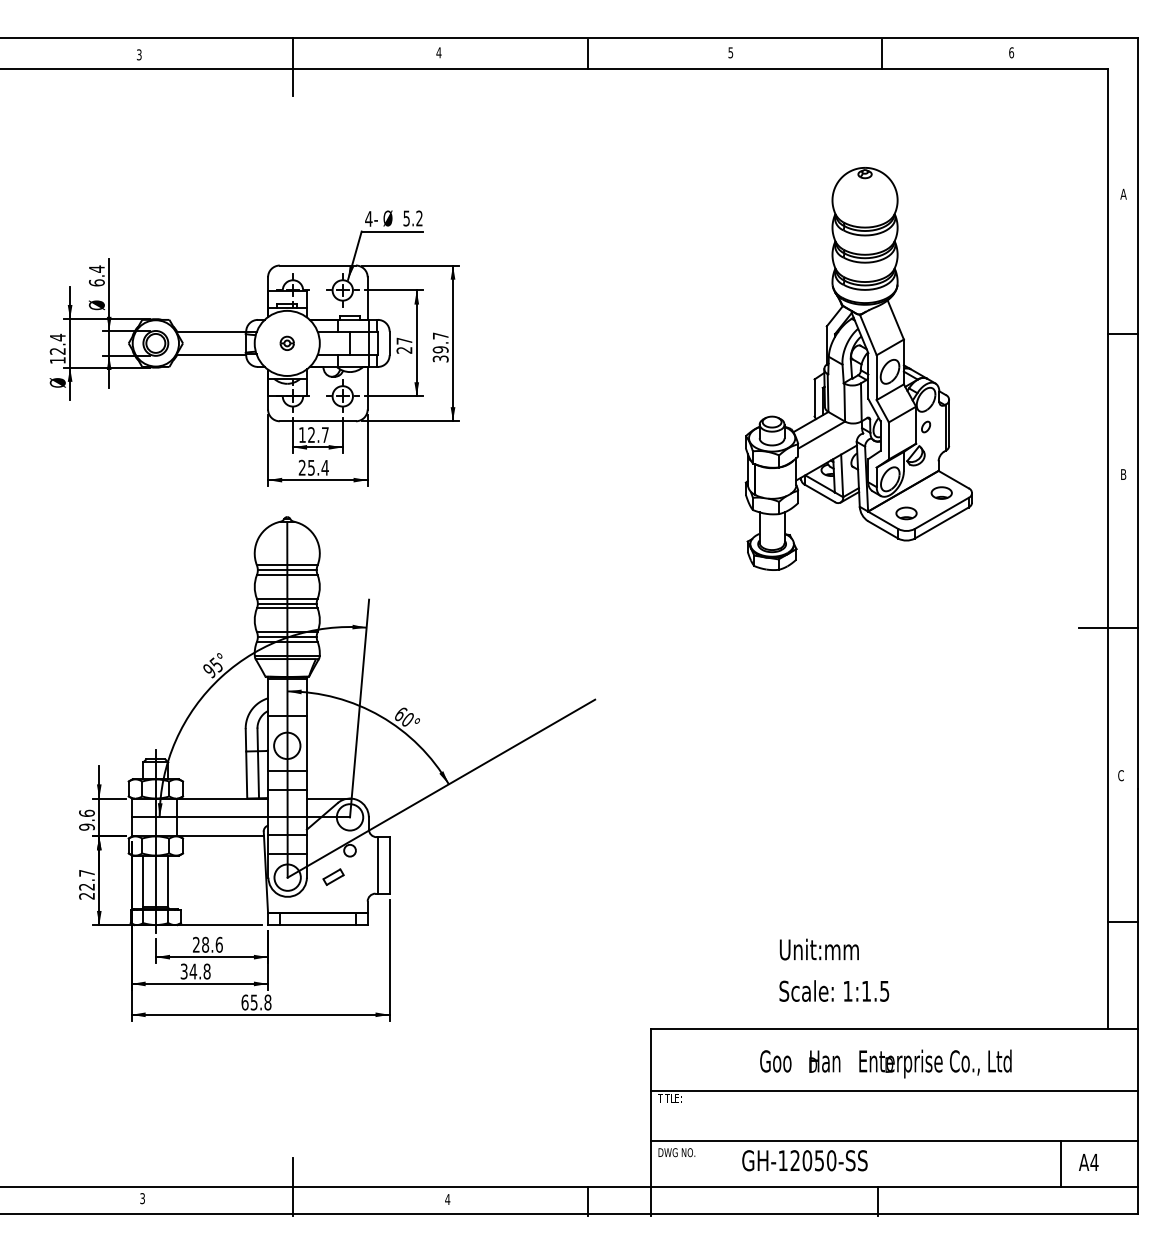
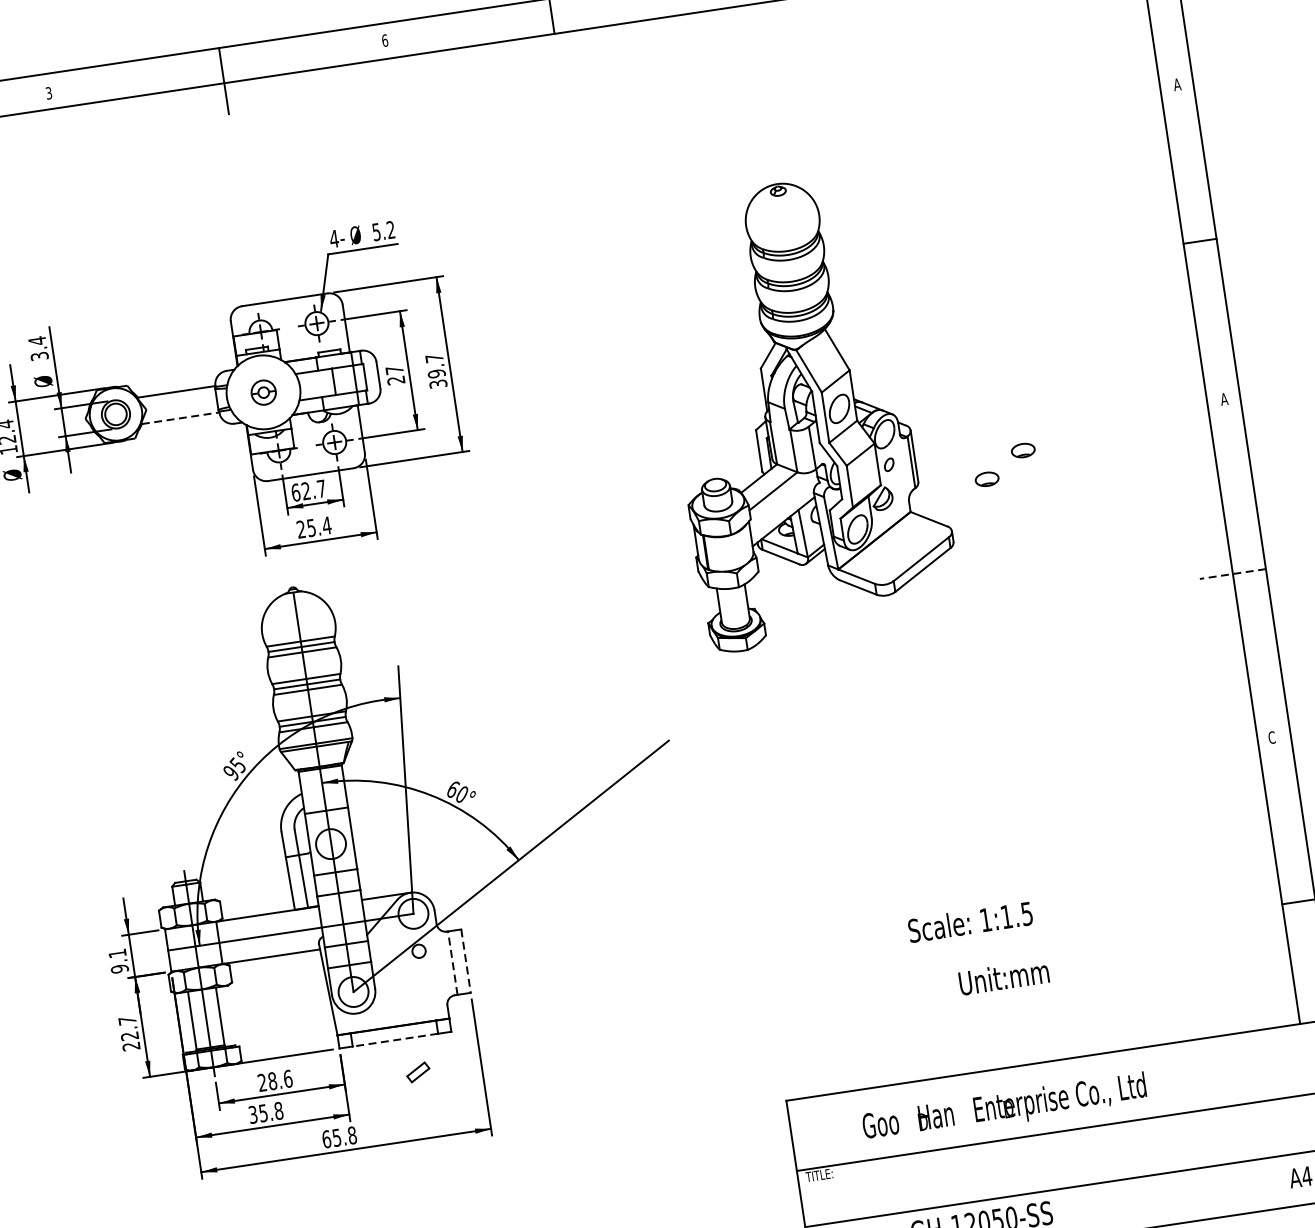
text: (438, 52) -> (384, 40), 4 -> 6
text: (96, 282) -> (39, 355), 6.4 -> 3.4
part: (286, 342) -> (262, 391), size x1.6
line: (211, 355) -> (180, 418), solid -> dashed
part: (858, 368) -> (803, 410), moved
text: (302, 435) -> (296, 493), 12.7 -> 62.7
text: (1123, 474) -> (1224, 399), B -> A
line: (1107, 627) -> (1231, 573), solid -> dashed
text: (86, 812) -> (116, 952), 9.6 -> 9.1
line: (377, 864) -> (452, 962), solid -> dashed
line: (389, 865) -> (465, 961), solid -> dashed
part: (333, 876) -> (418, 1071), moved
line: (317, 925) -> (395, 1040), solid -> dashed
text: (818, 949) -> (1003, 977), moved
text: (193, 971) -> (263, 1113), 34.8 -> 35.8
text: (834, 990) -> (970, 921), moved
text: (885, 1063) -> (1004, 1108), moved
line: (1061, 1163) -> (1270, 1183), removed

